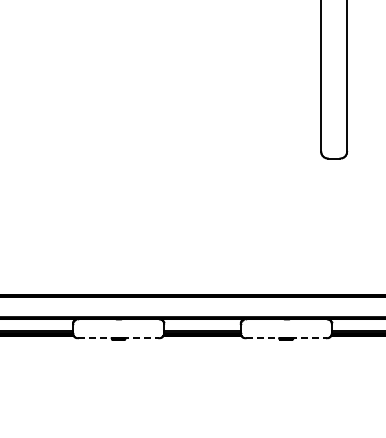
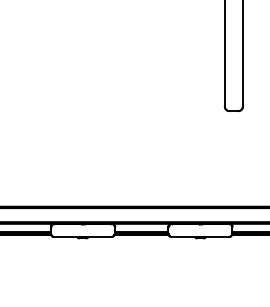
line: (118, 338) -> (82, 237), dashed -> solid
line: (286, 338) -> (200, 237), dashed -> solid

